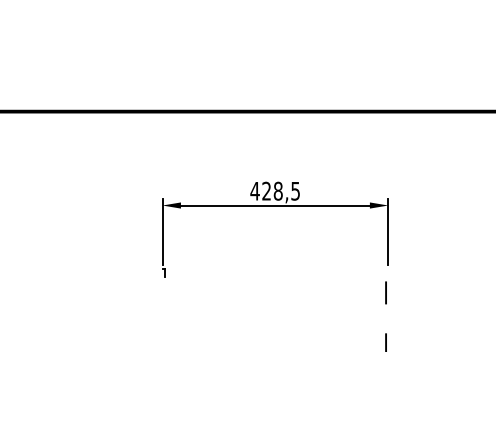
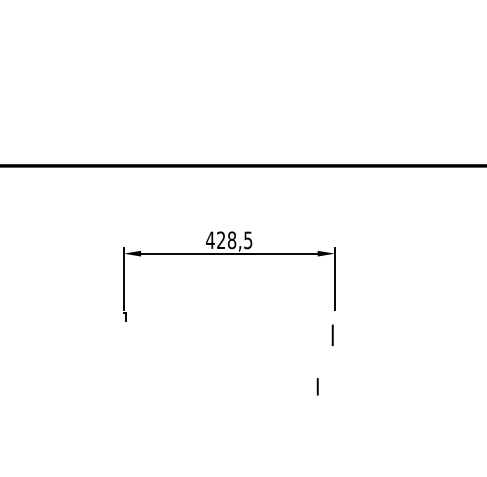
line: (385, 342) -> (317, 386), moved

